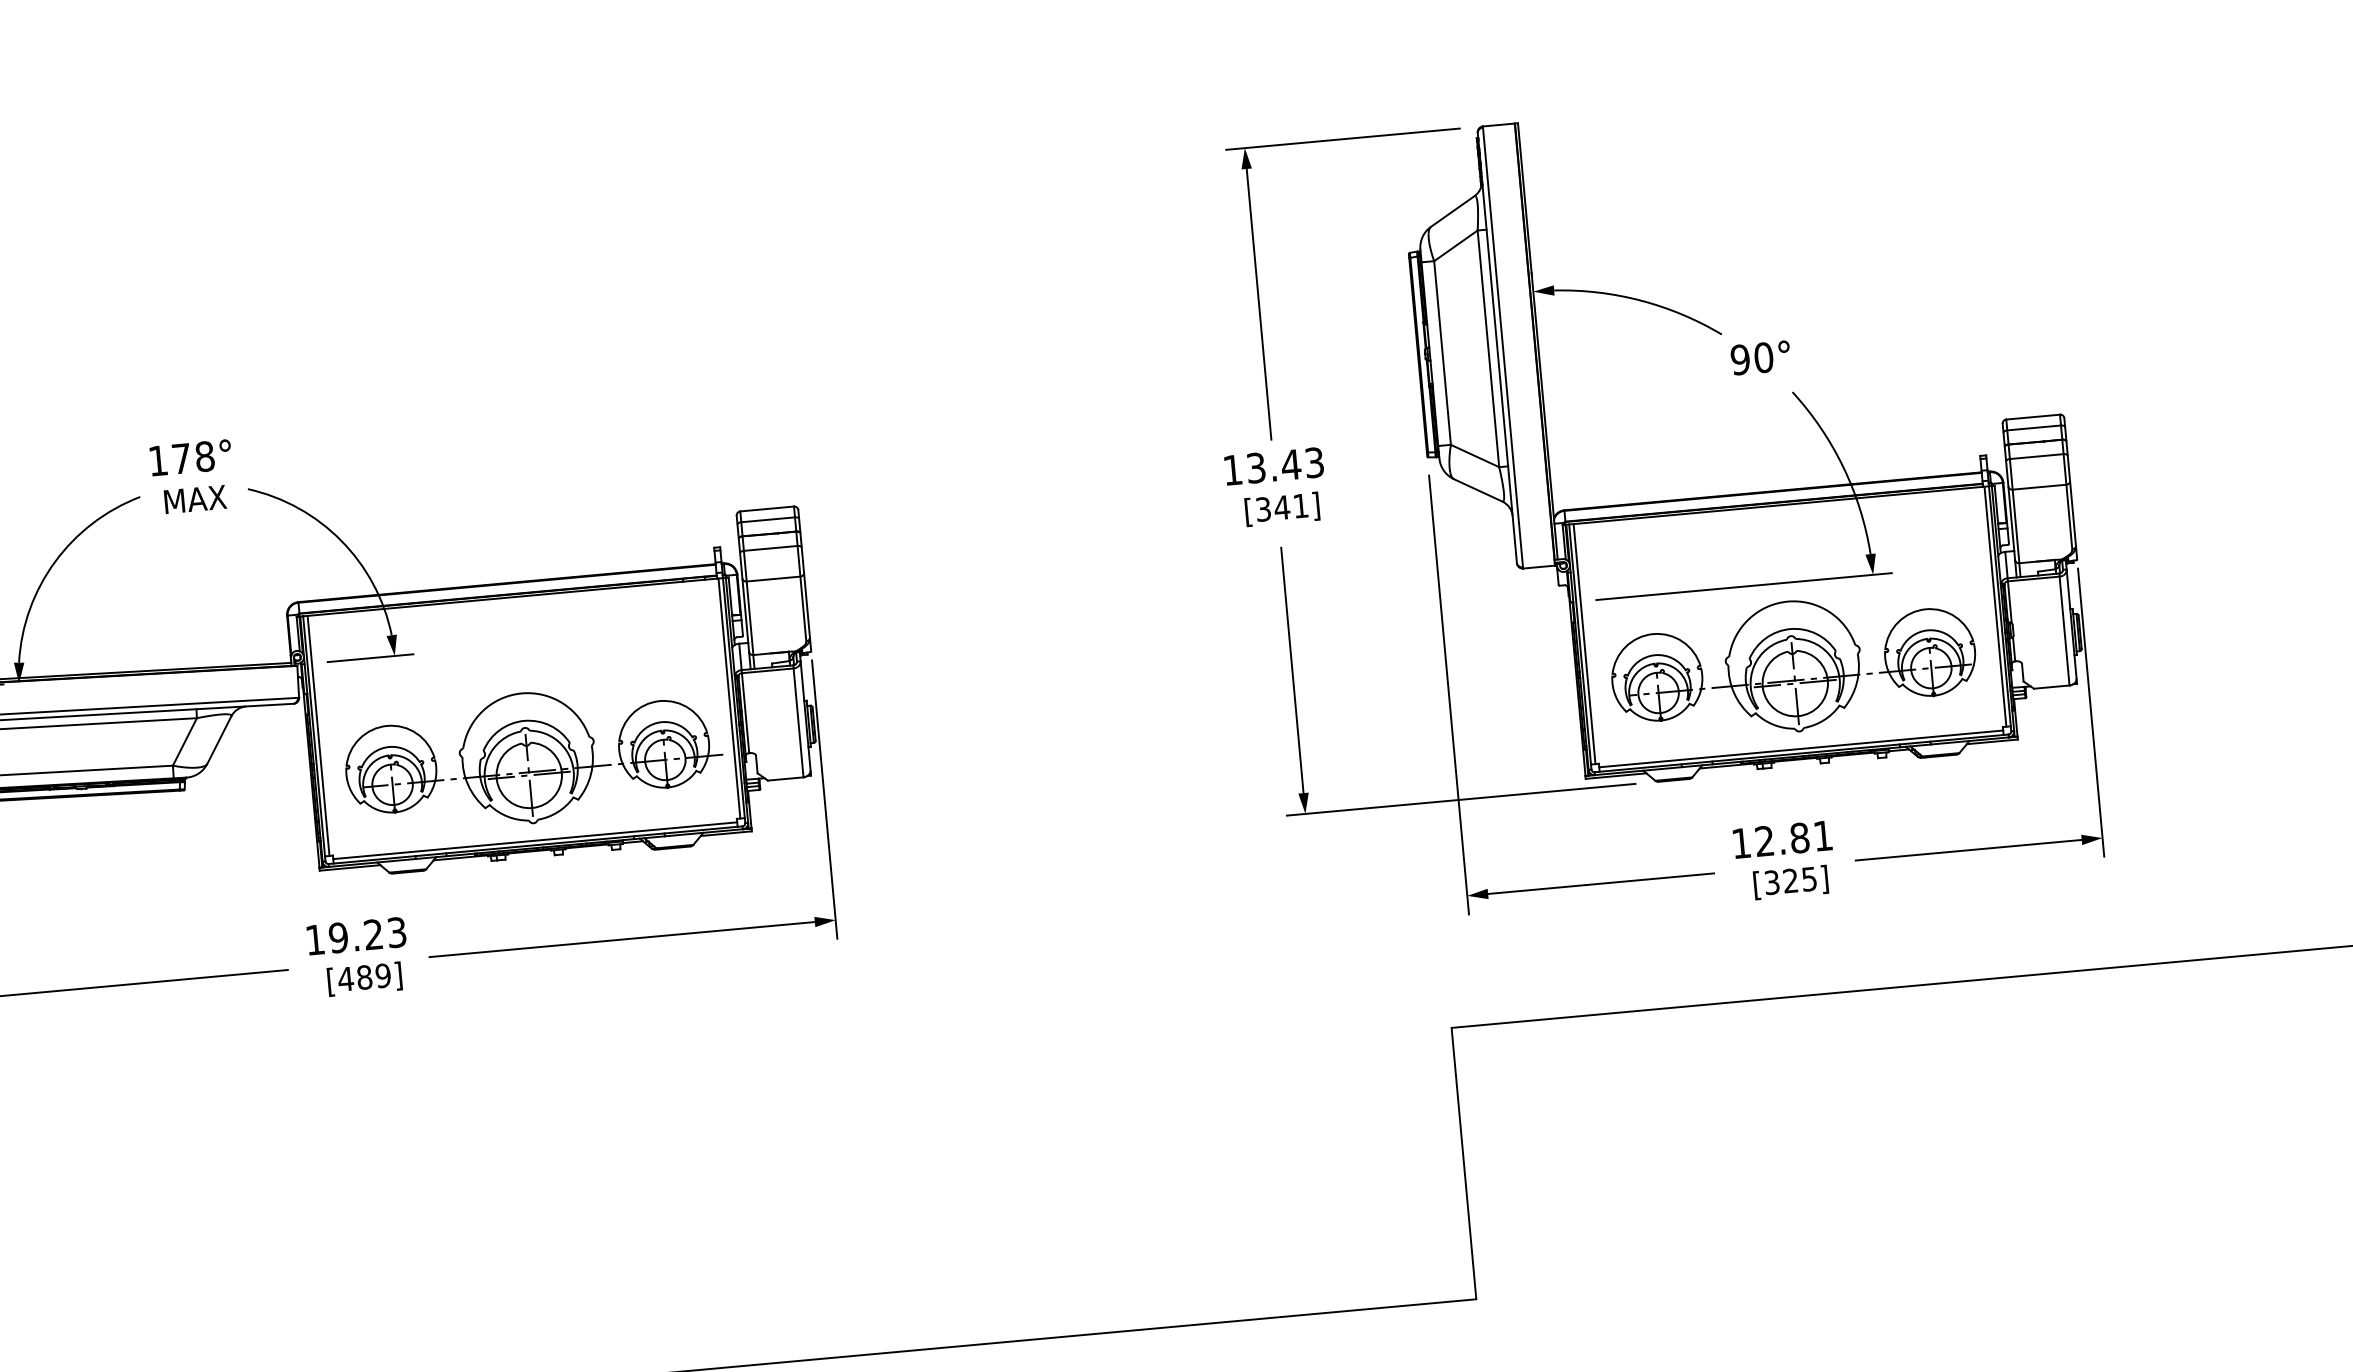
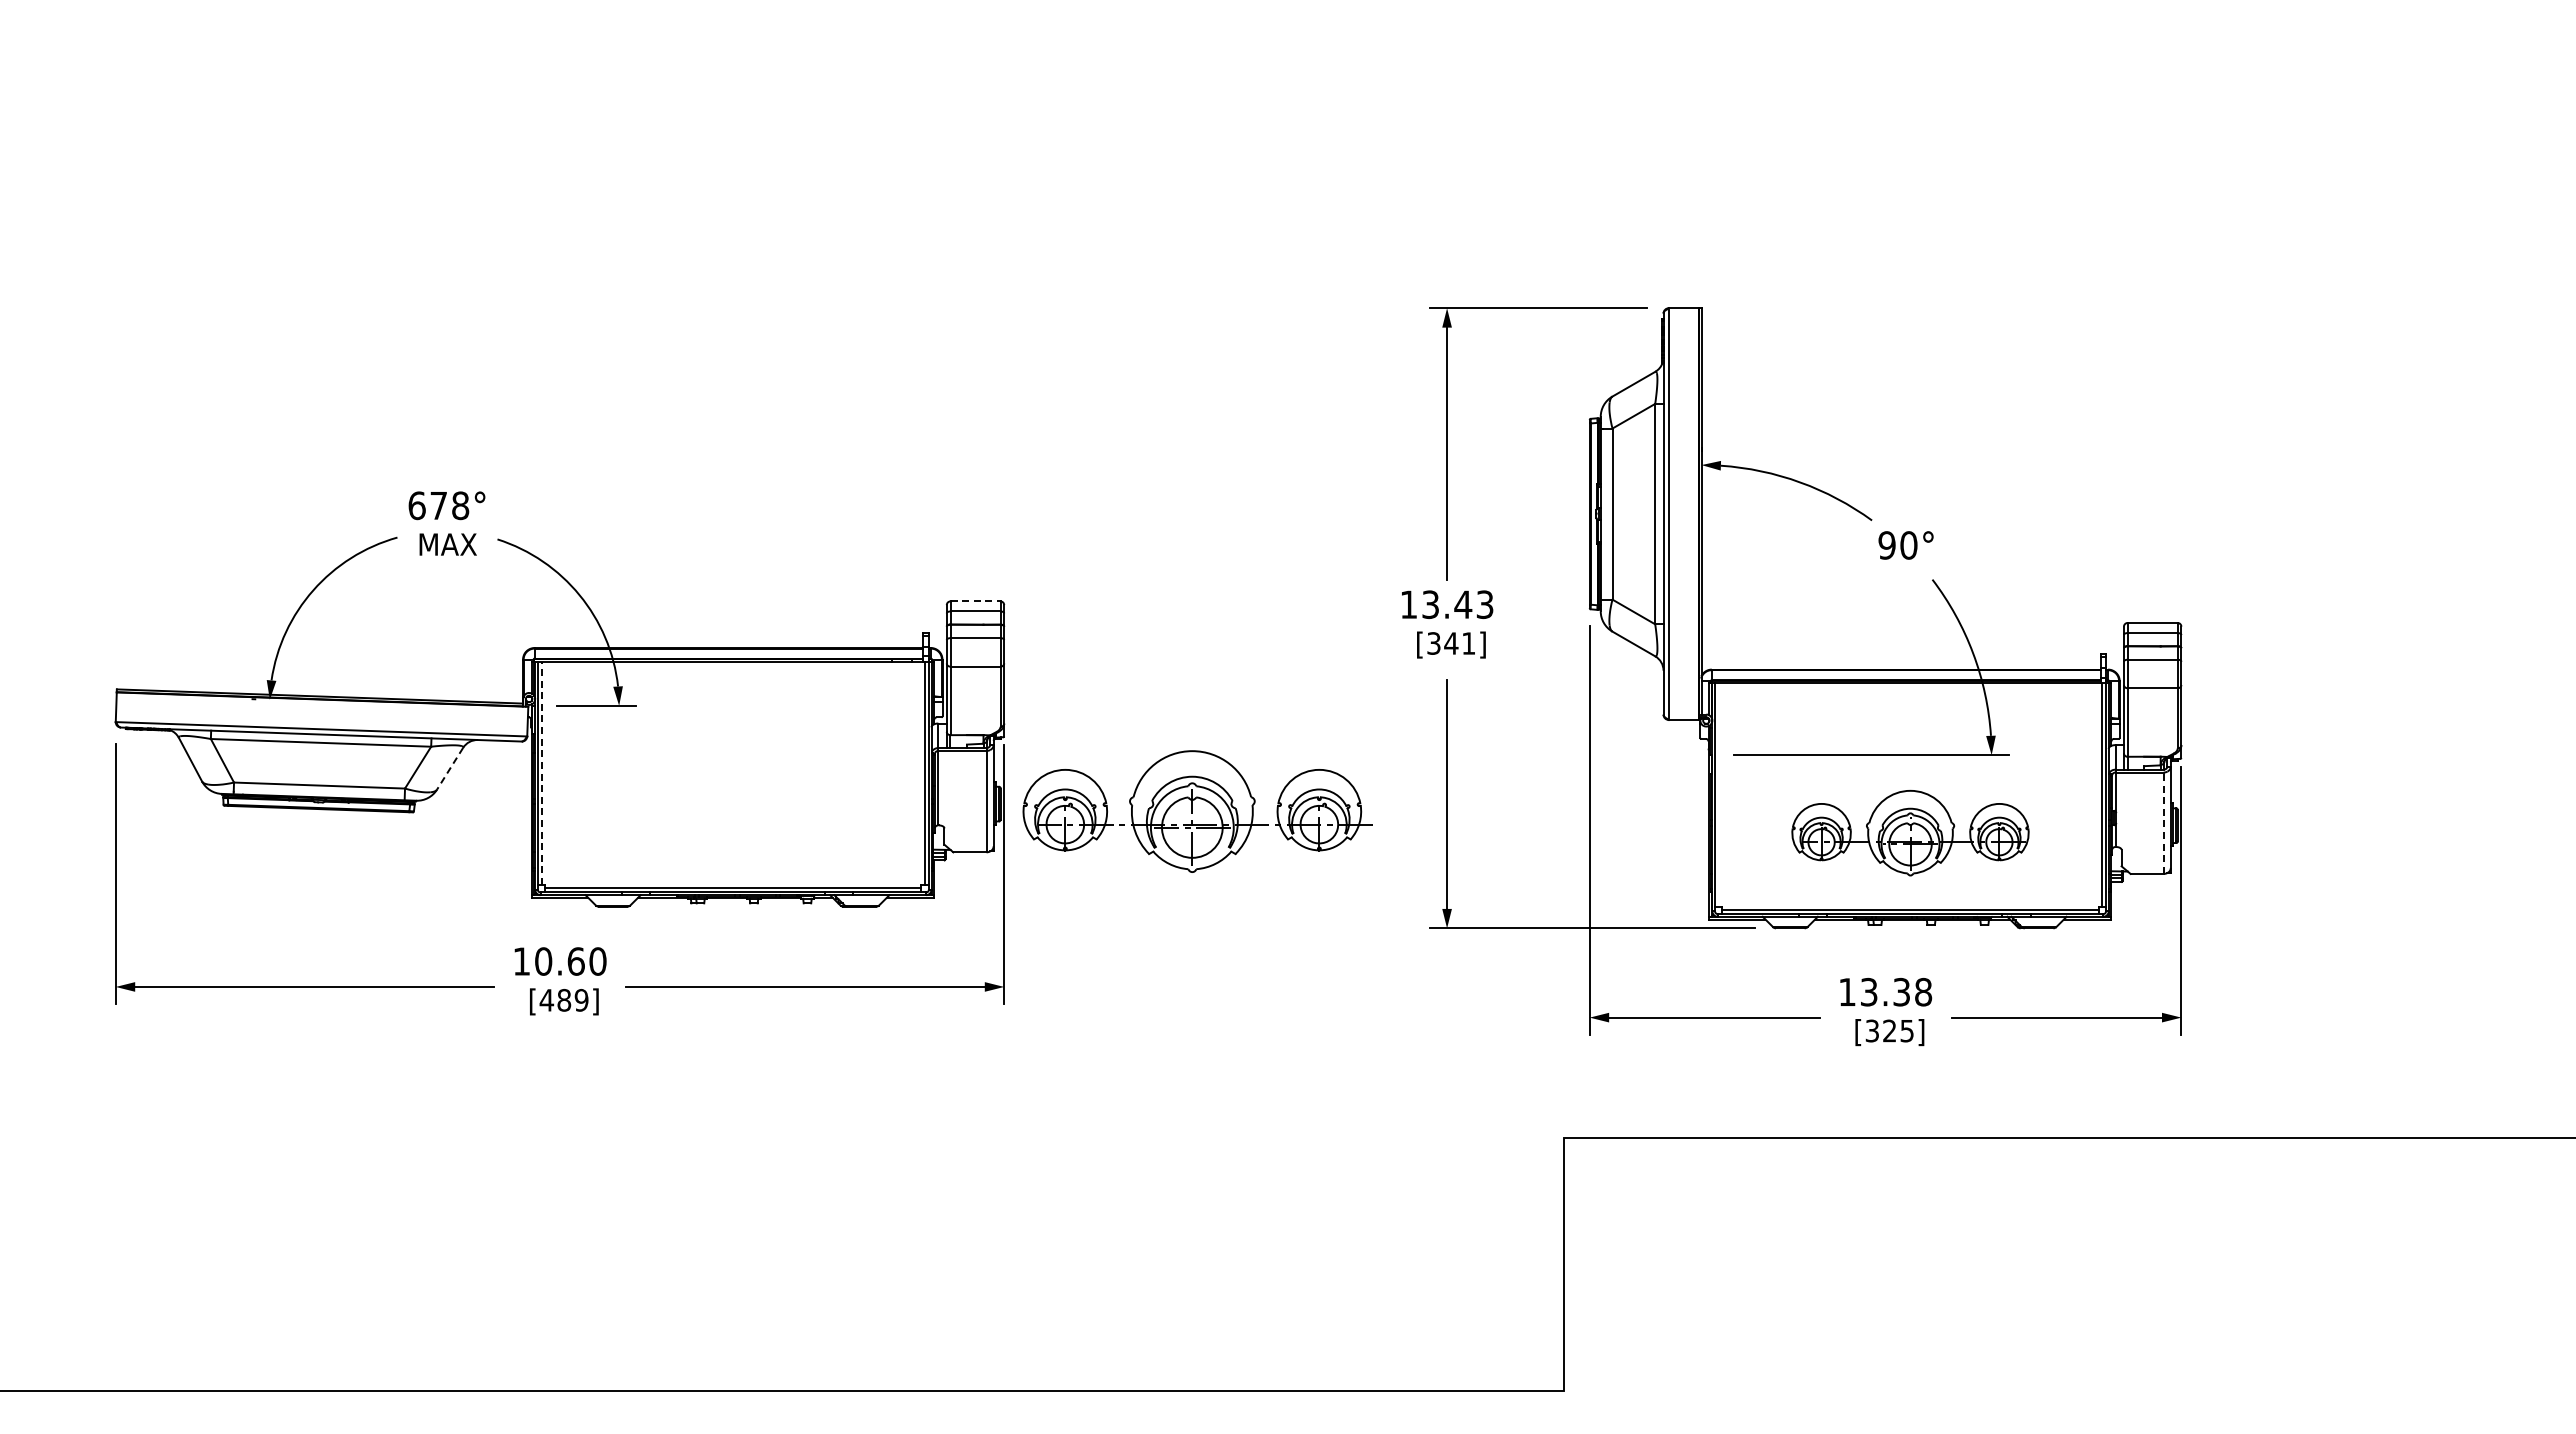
text: (157, 460) -> (416, 505), 178° -> 678°
line: (768, 509) -> (976, 601), solid -> dashed
line: (2064, 629) -> (2163, 821), solid -> dashed
line: (1584, 643) -> (1719, 794), removed
part: (1793, 665) -> (1910, 832), size x0.7
line: (319, 736) -> (542, 773), solid -> dashed
line: (219, 739) -> (450, 768), solid -> dashed
part: (533, 757) -> (1197, 811), moved
text: (1794, 837) -> (1896, 991), 12.81 -> 13.38
text: (367, 935) -> (570, 961), 19.23 -> 10.60

